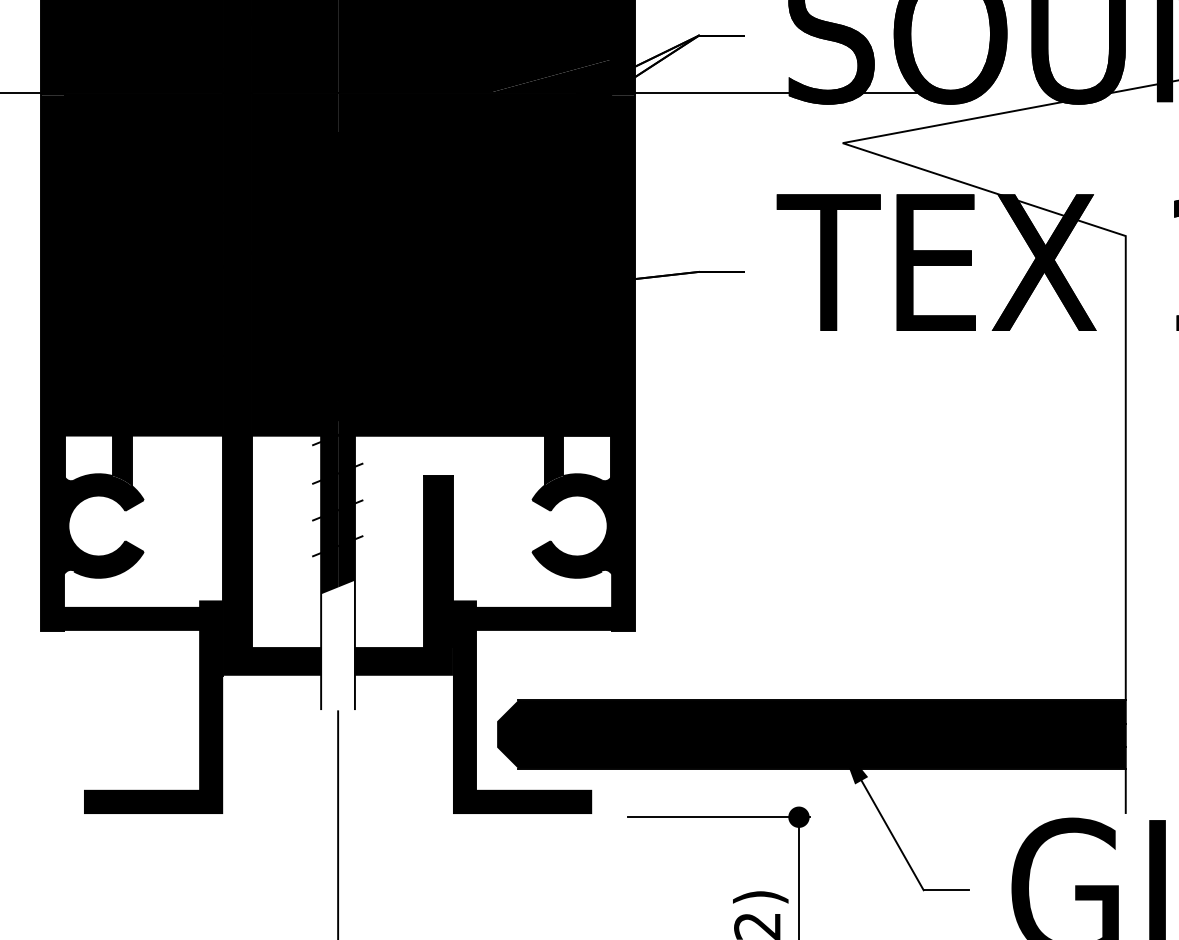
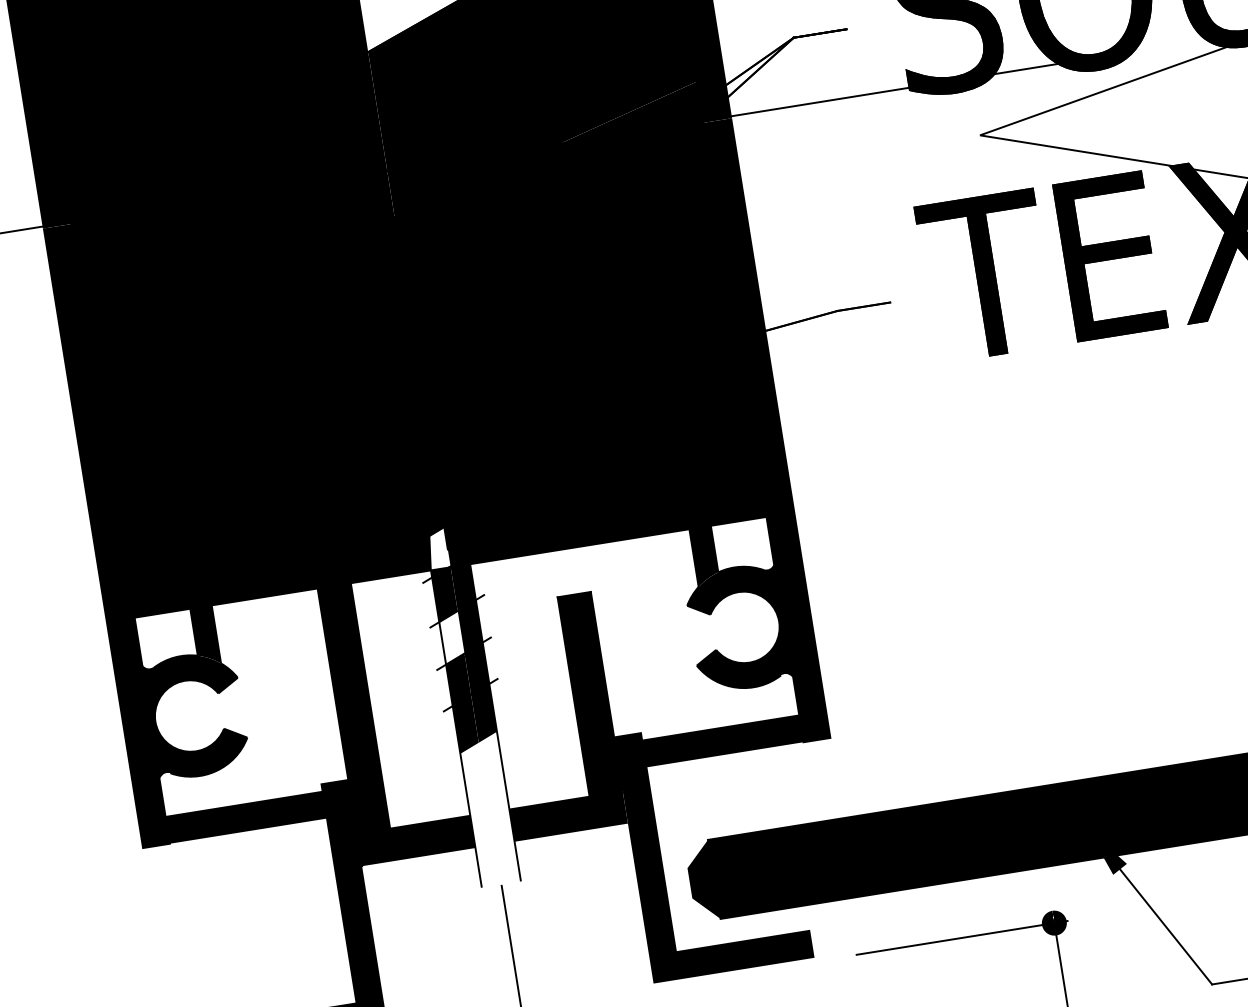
fill: (329, 418) -> (437, 548), removed
fill: (329, 495) -> (451, 637), removed

